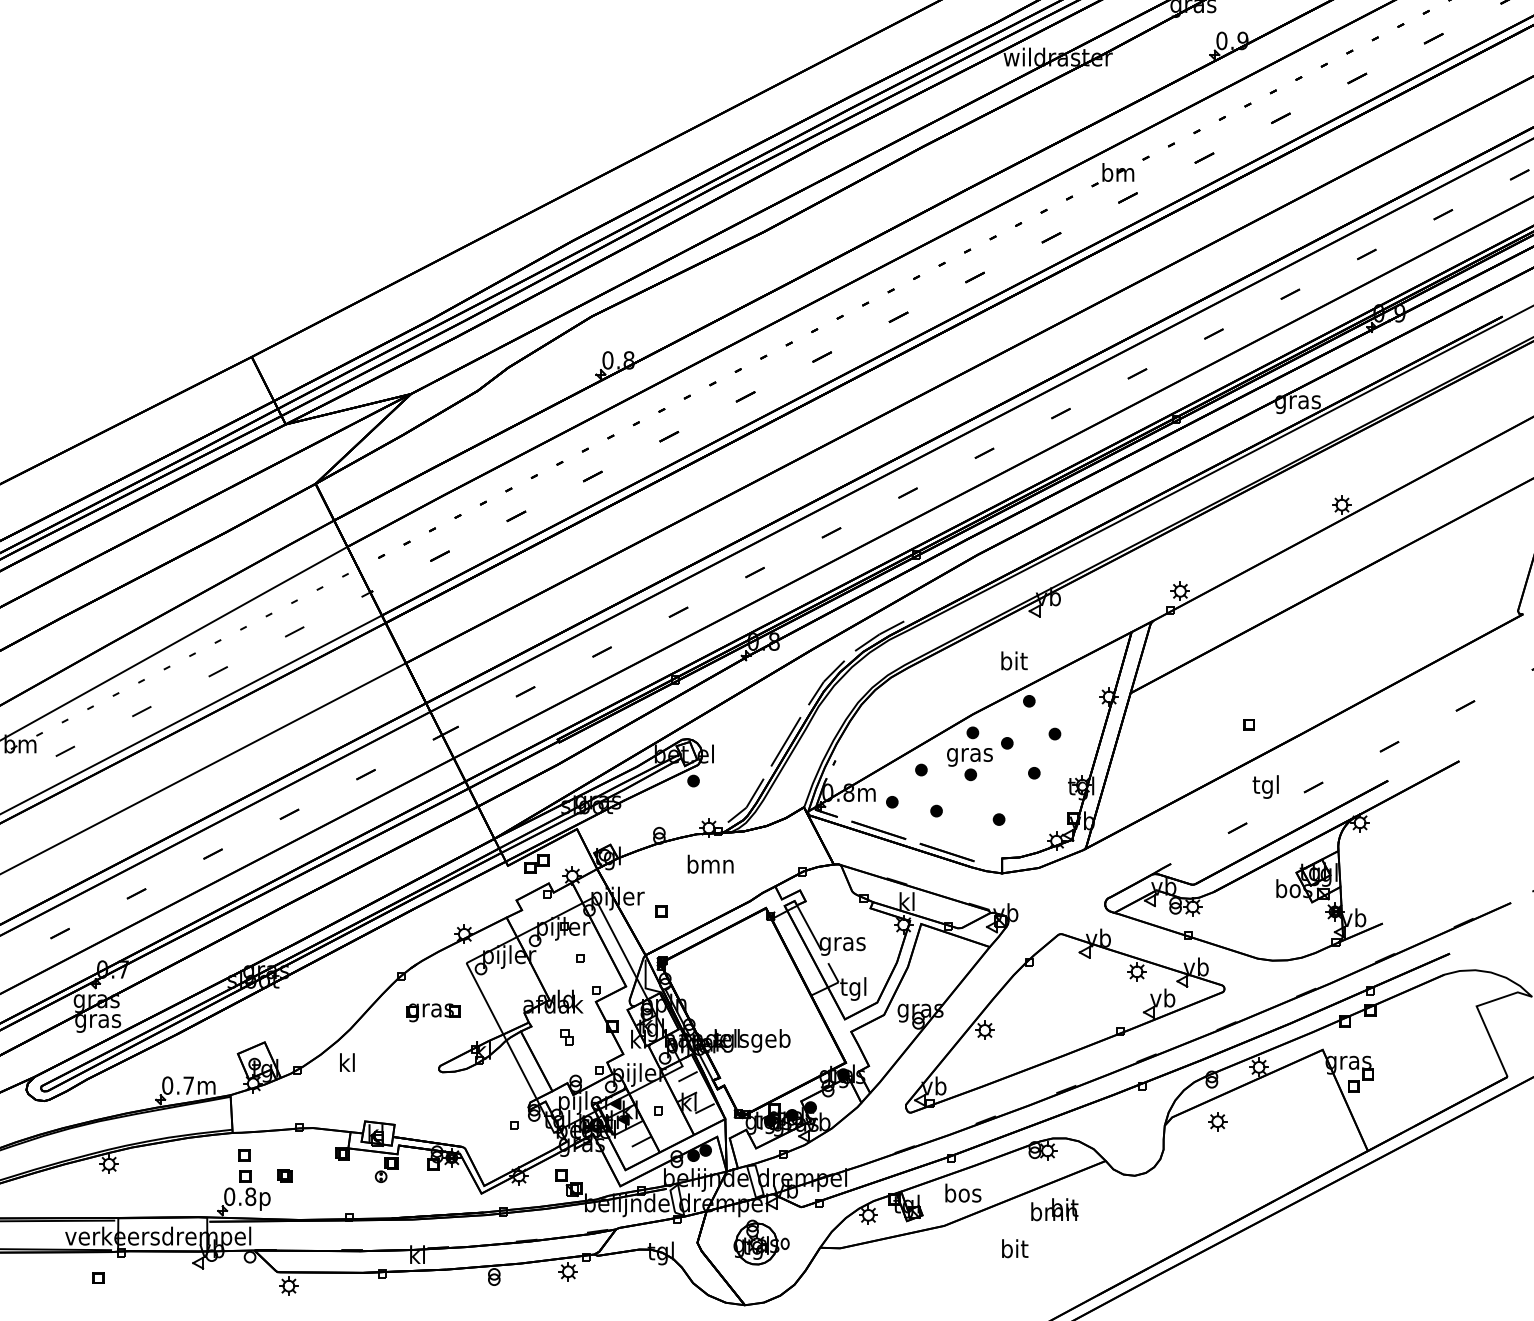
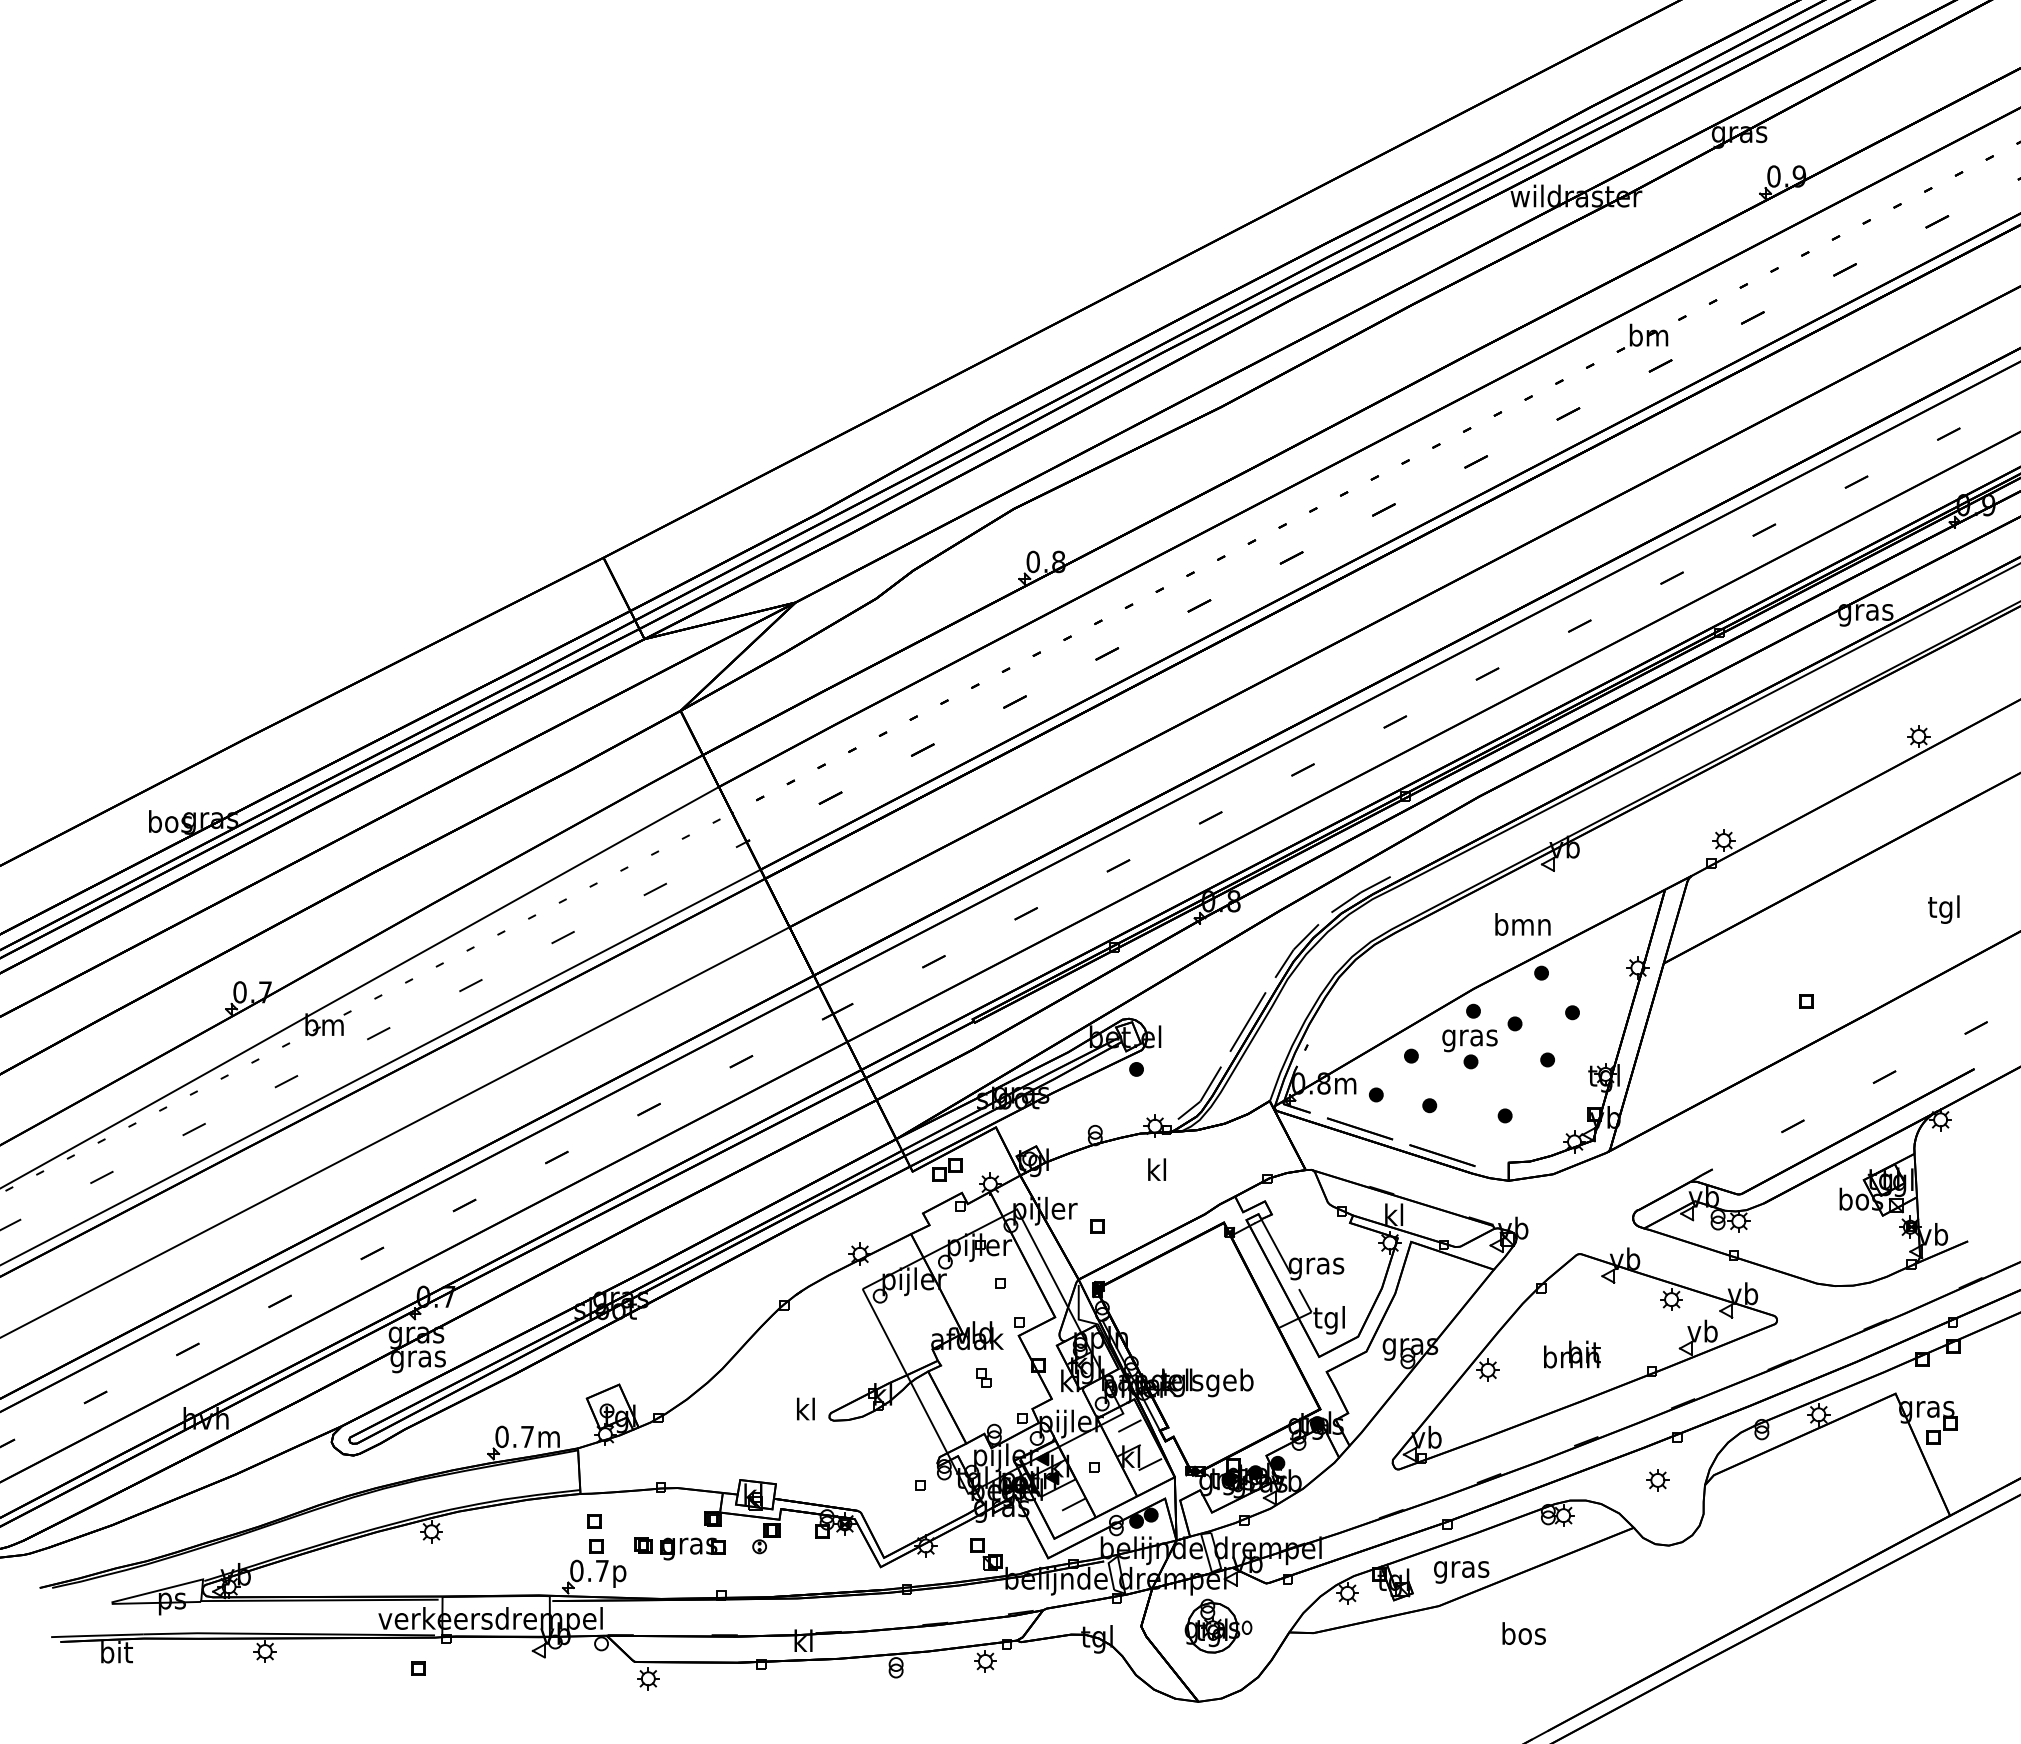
text: (1013, 660) -> (1522, 924), bit -> bmn
text: (1265, 786) -> (1943, 909), moved
text: (710, 864) -> (1156, 1169), bmn -> kl
part: (433, 1012) -> (692, 1548), moved
text: (347, 1062) -> (805, 1408), moved
part: (1217, 1121) -> (1657, 1480), moved
text: (962, 1195) -> (1461, 1569), bos -> gras
text: (250, 1196) -> (601, 1570), 0.8p -> 0.7p
text: (1054, 1209) -> (1572, 1354), moved
text: (1014, 1248) -> (1523, 1633), bit -> bos

